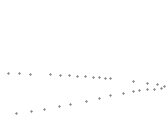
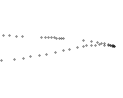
part: (81, 76) -> (52, 37), size x0.6

